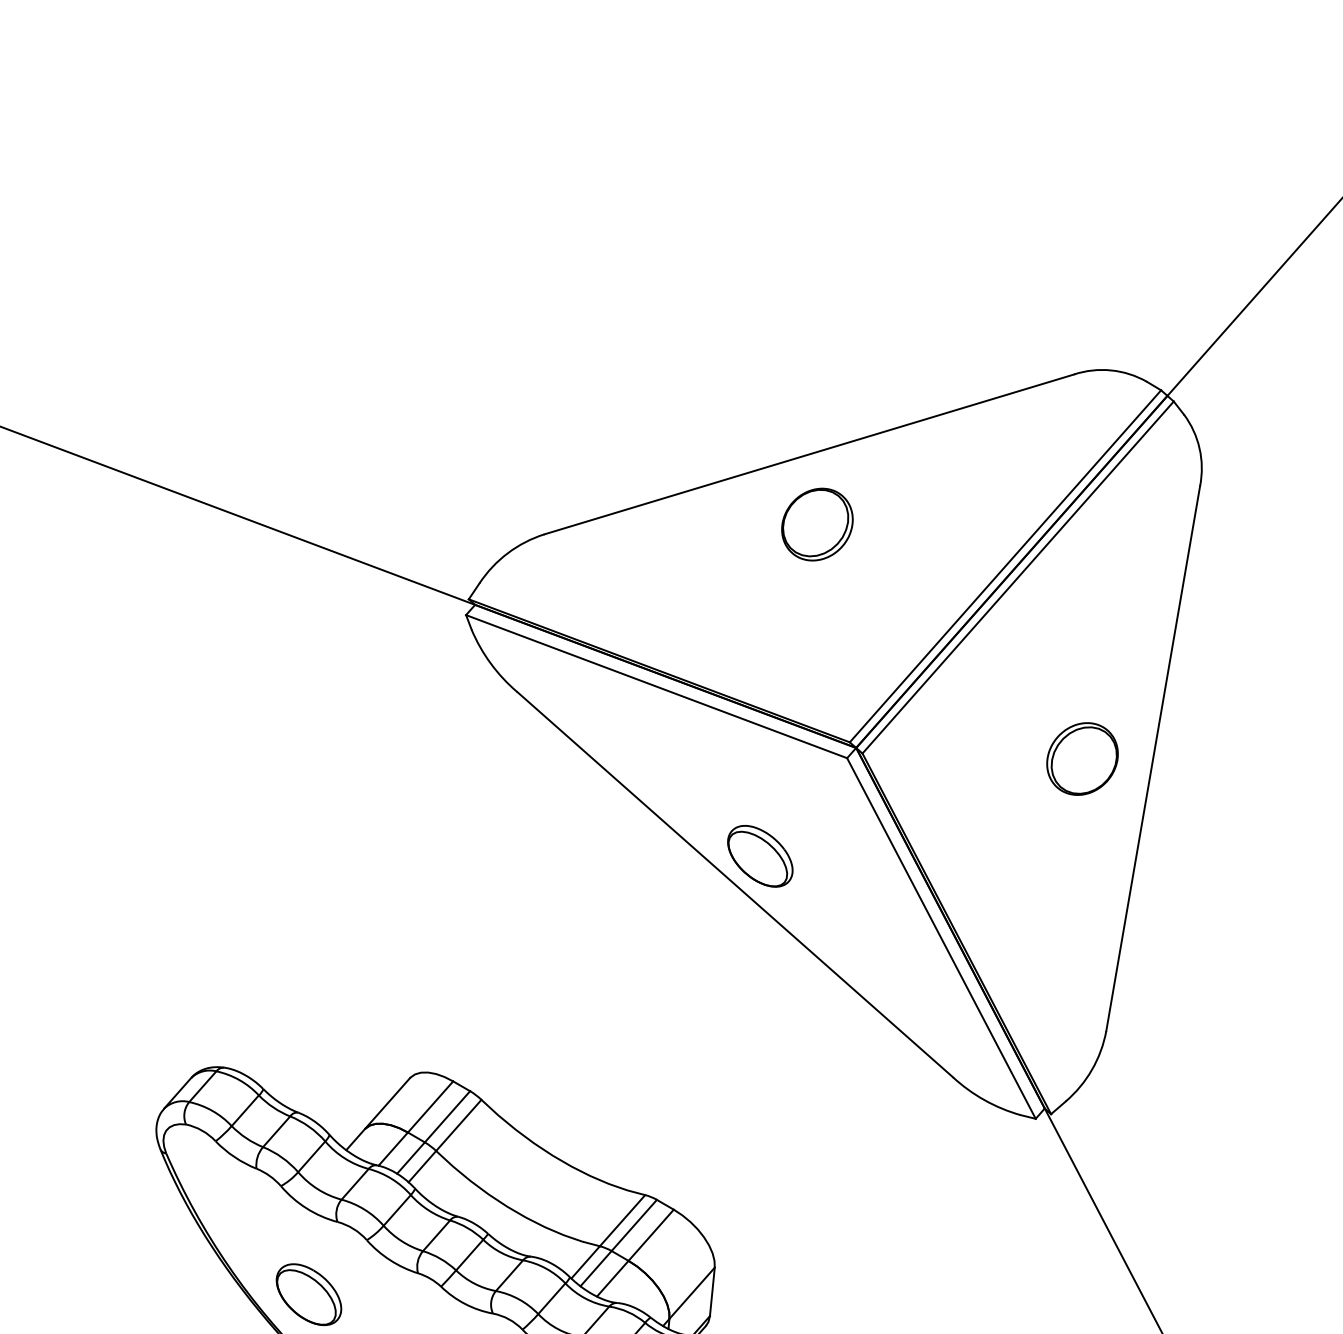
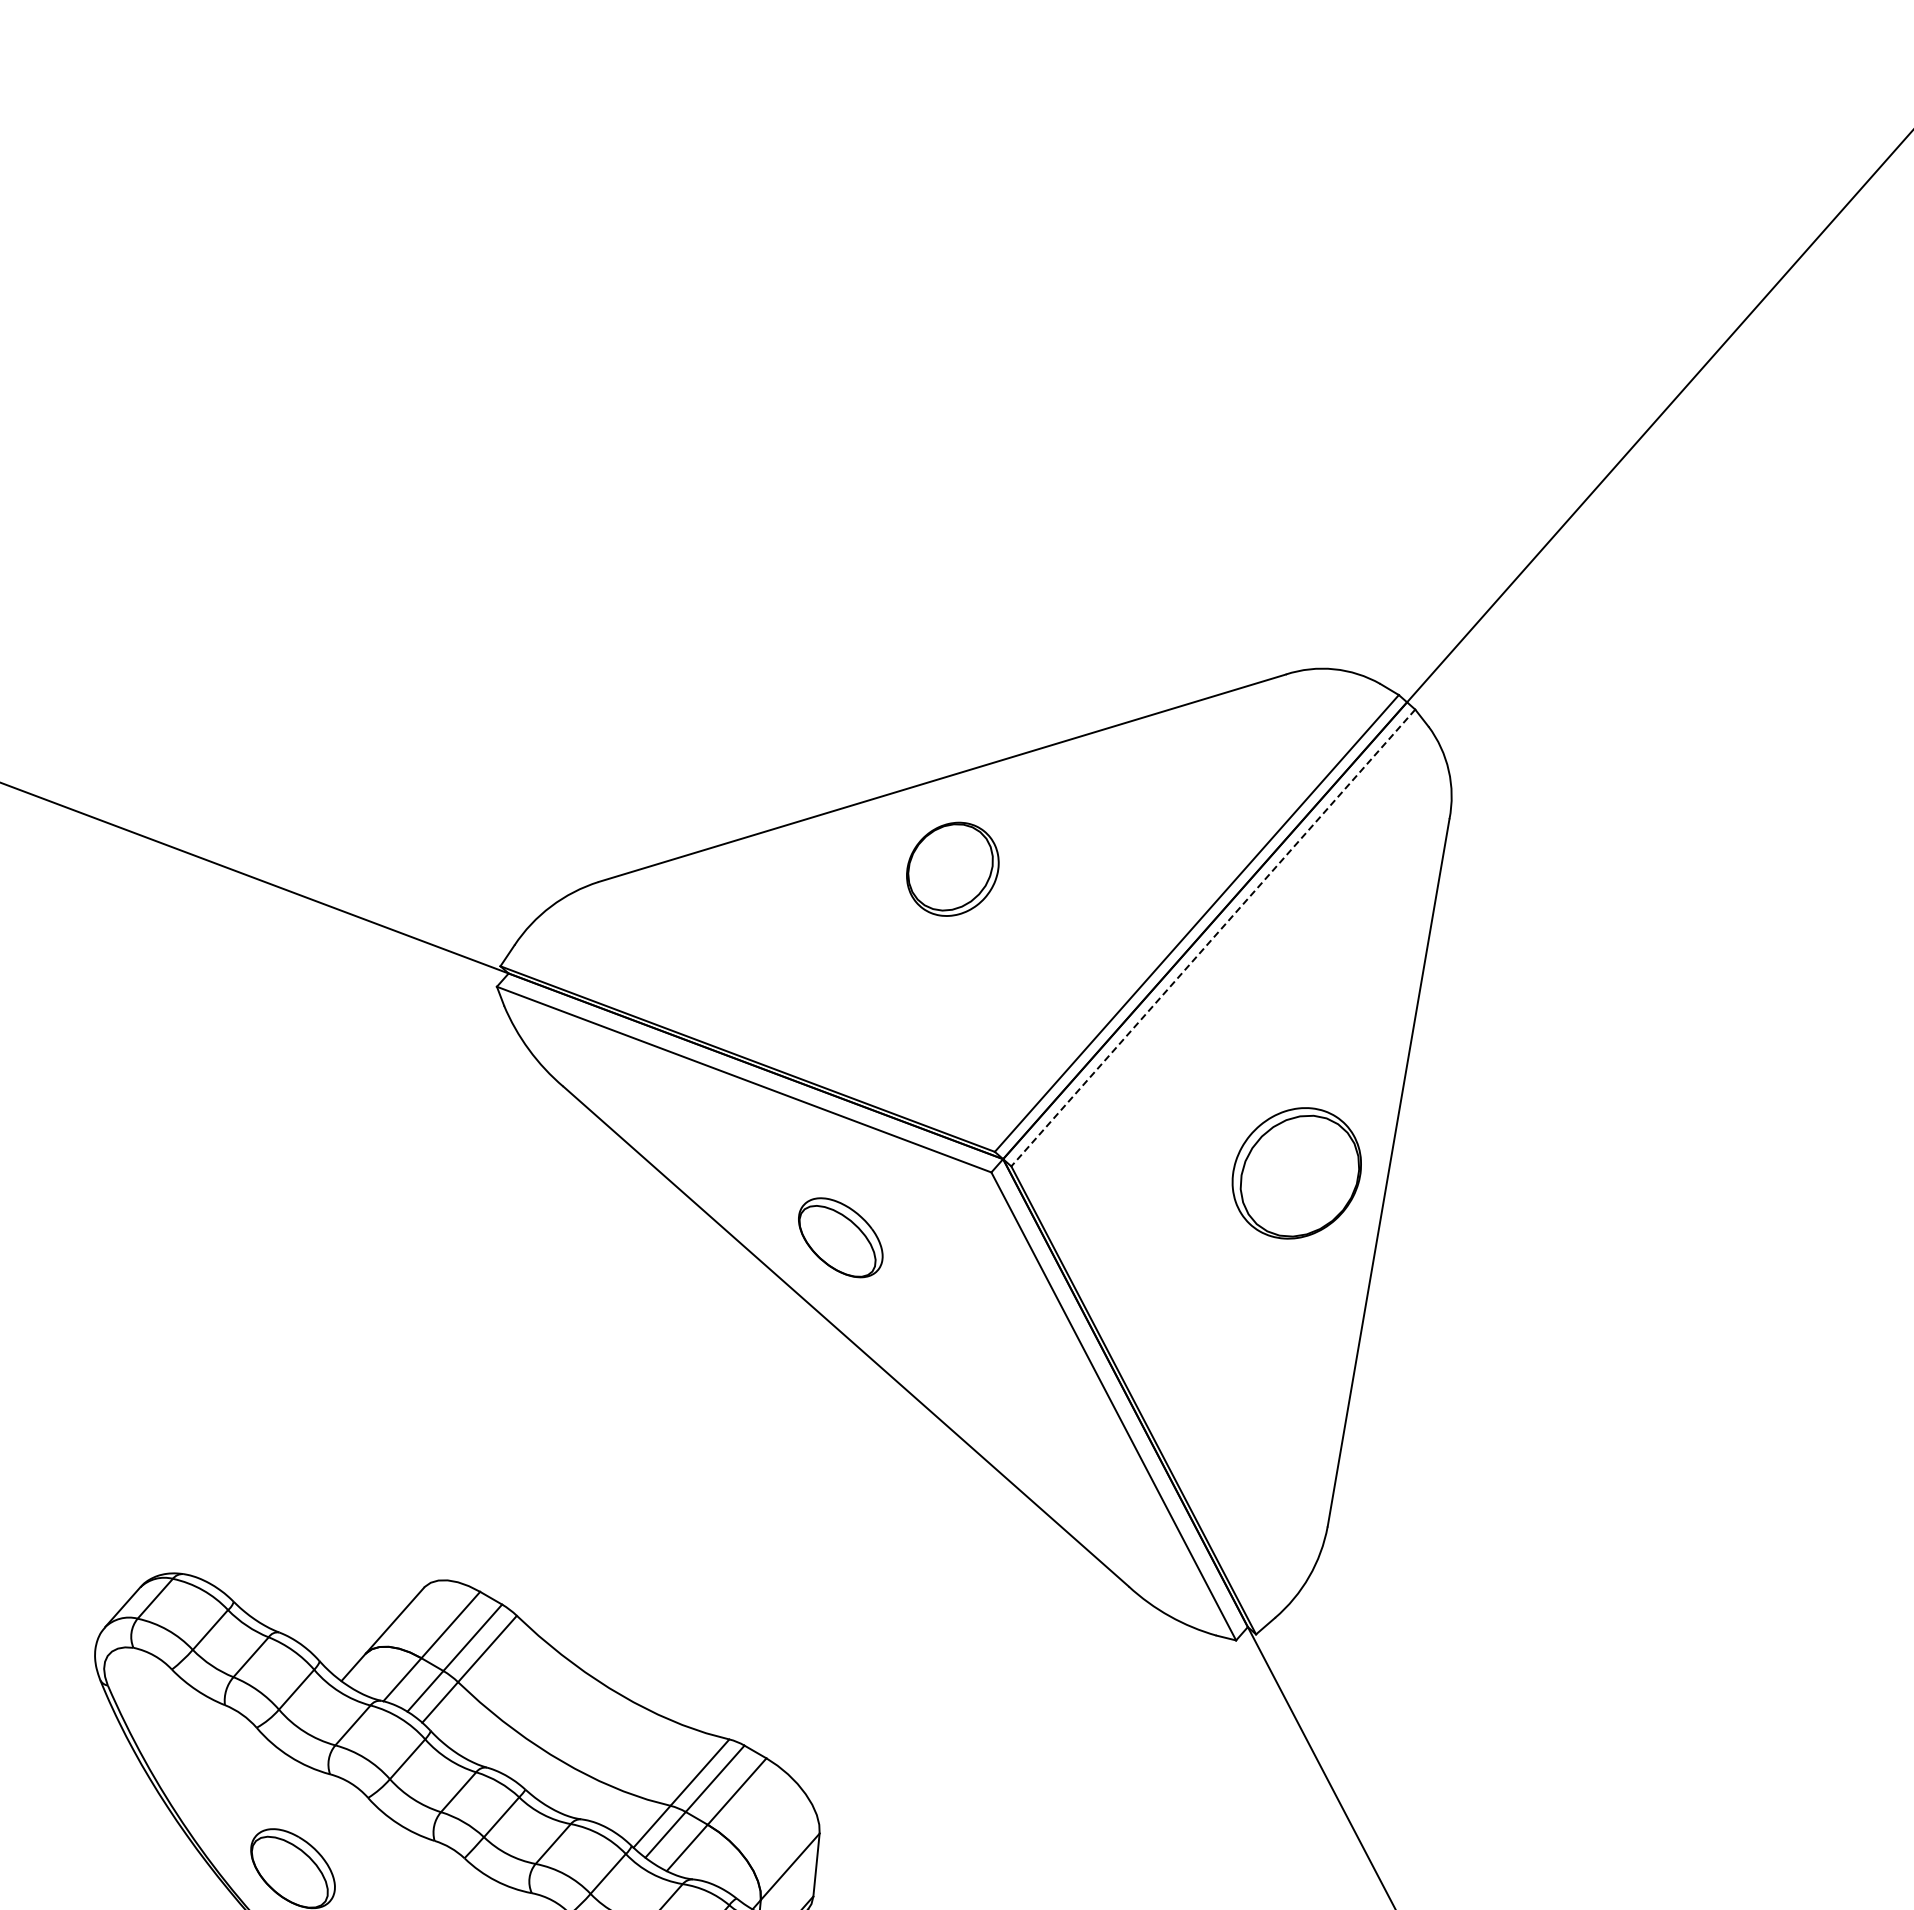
line: (1018, 577) -> (1213, 937), solid -> dashed
part: (1082, 759) -> (1296, 1173), size x1.4
part: (760, 856) -> (840, 1237), moved

